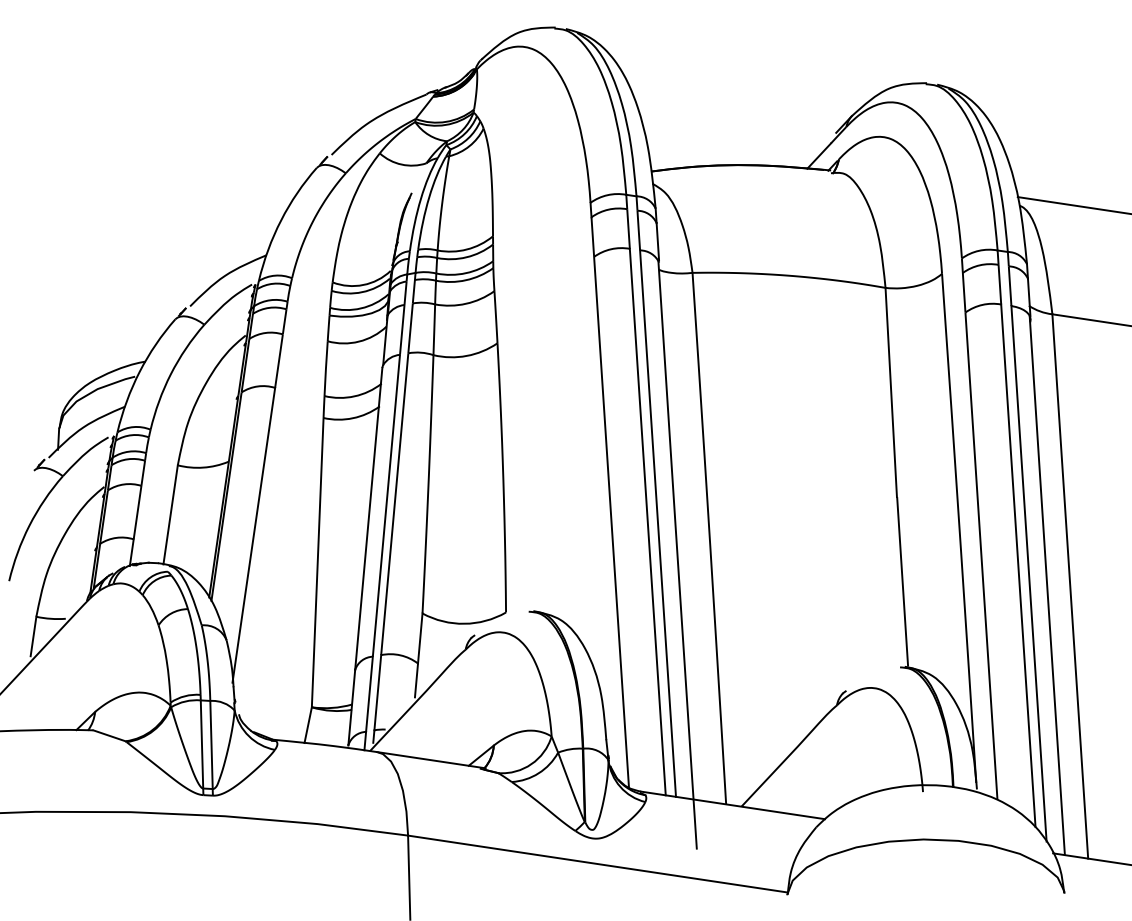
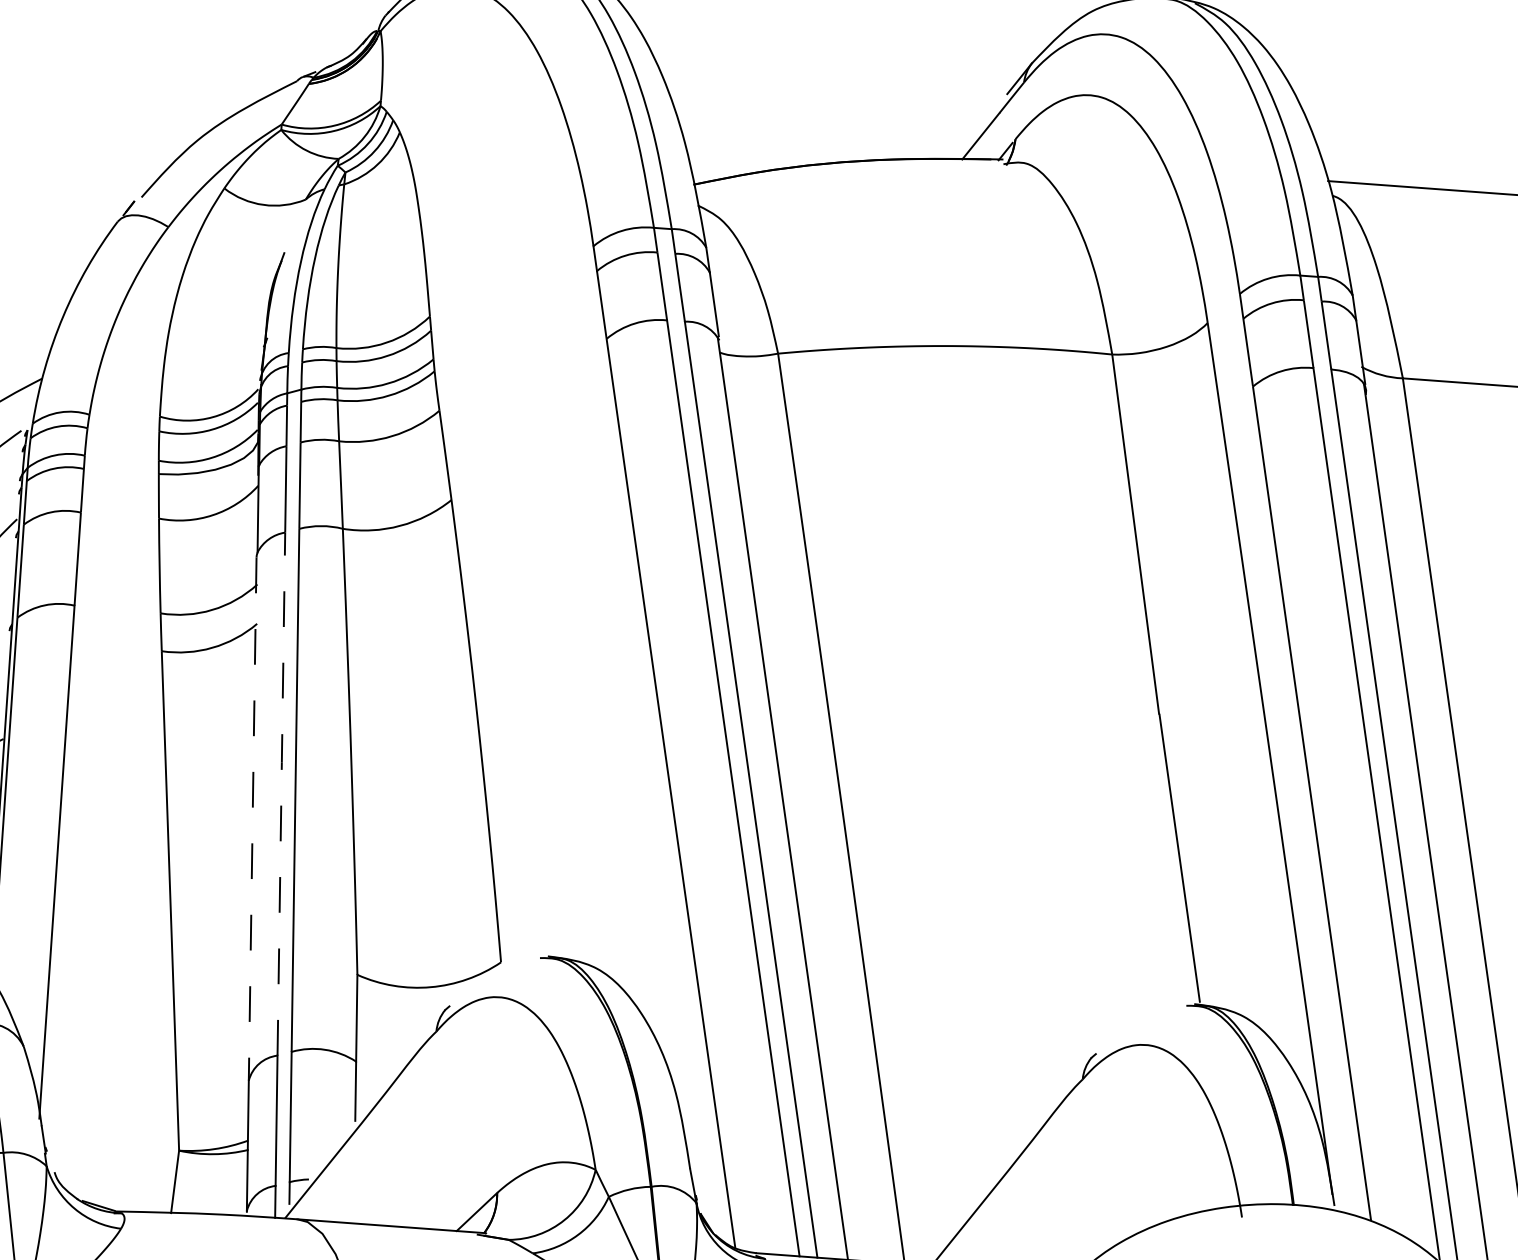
line: (386, 504) -> (281, 791), solid -> dashed
line: (368, 518) -> (252, 818), solid -> dashed

